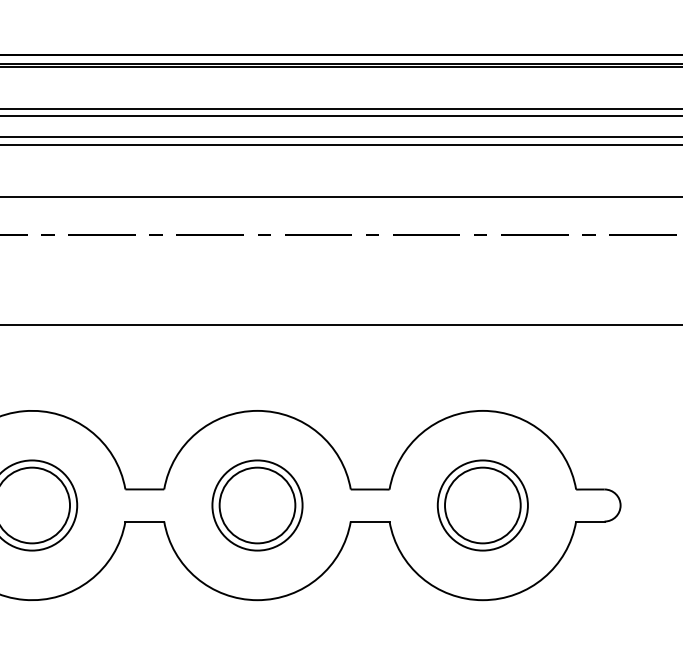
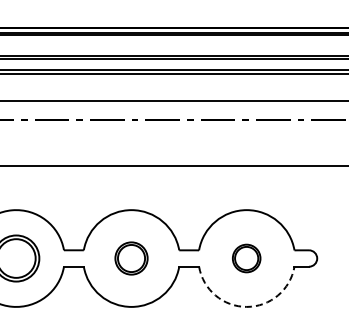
part: (257, 505) -> (131, 258), size x0.7
part: (482, 505) -> (246, 258), size x0.6
arc: (482, 599) -> (246, 306), solid -> dashed

